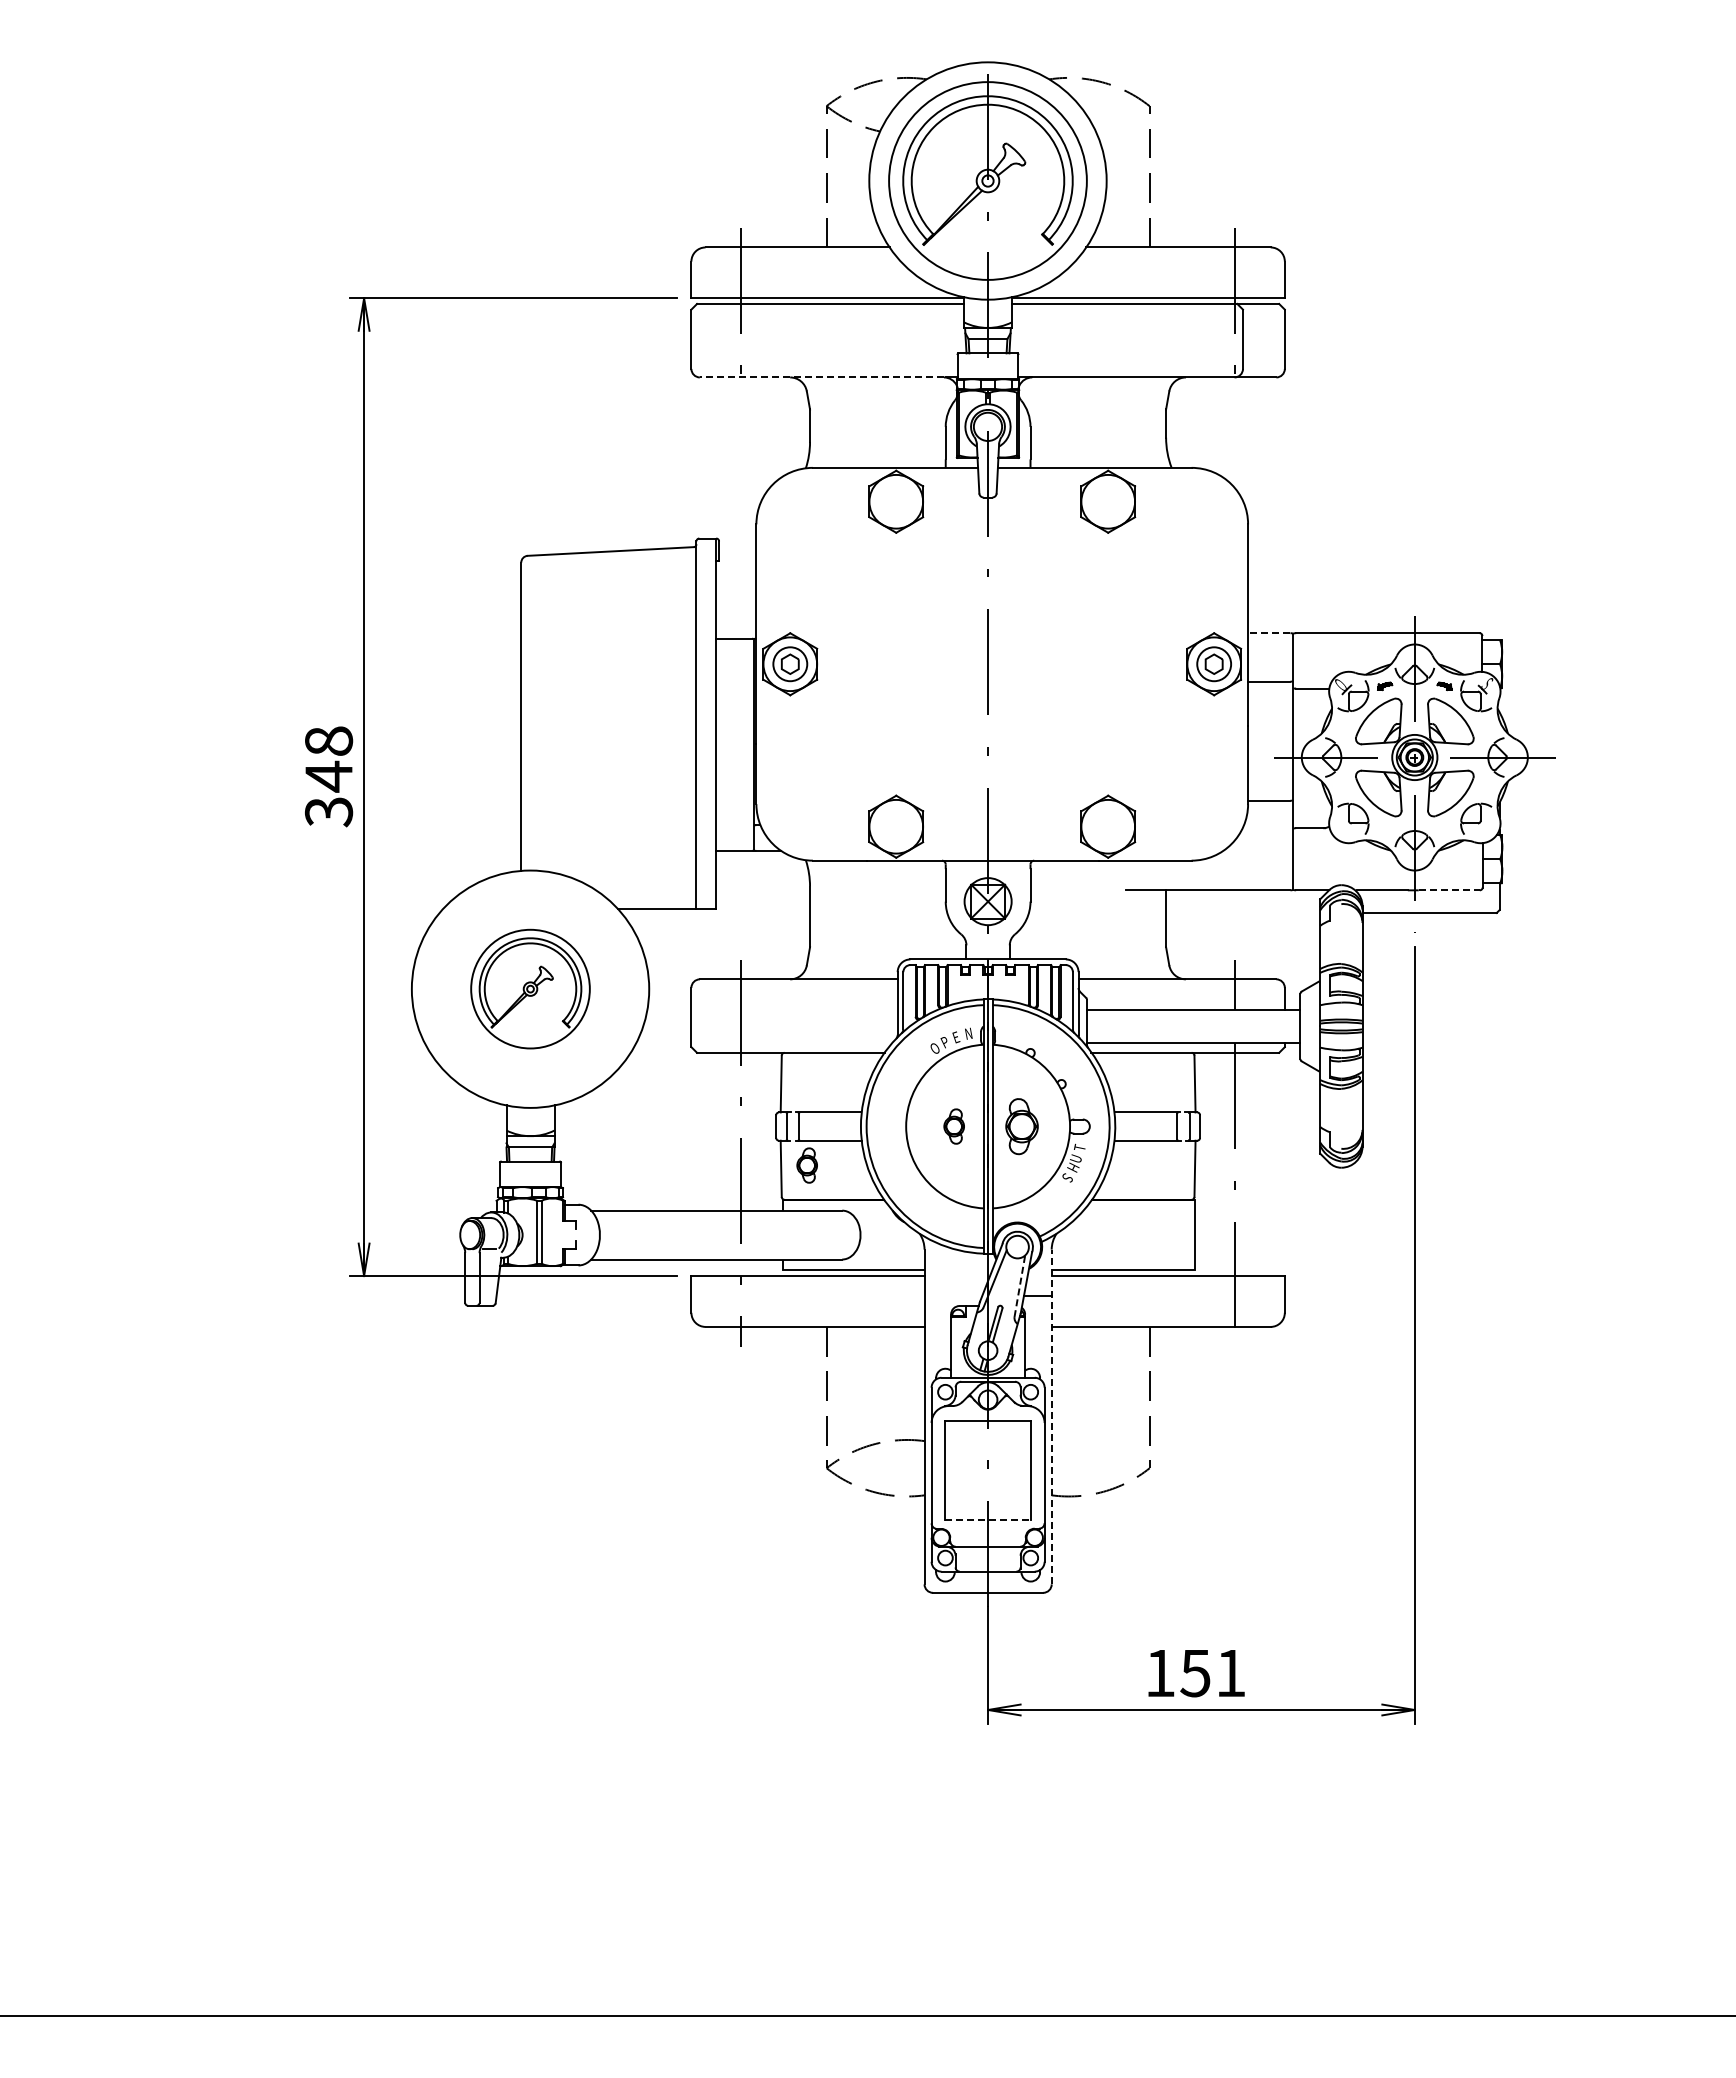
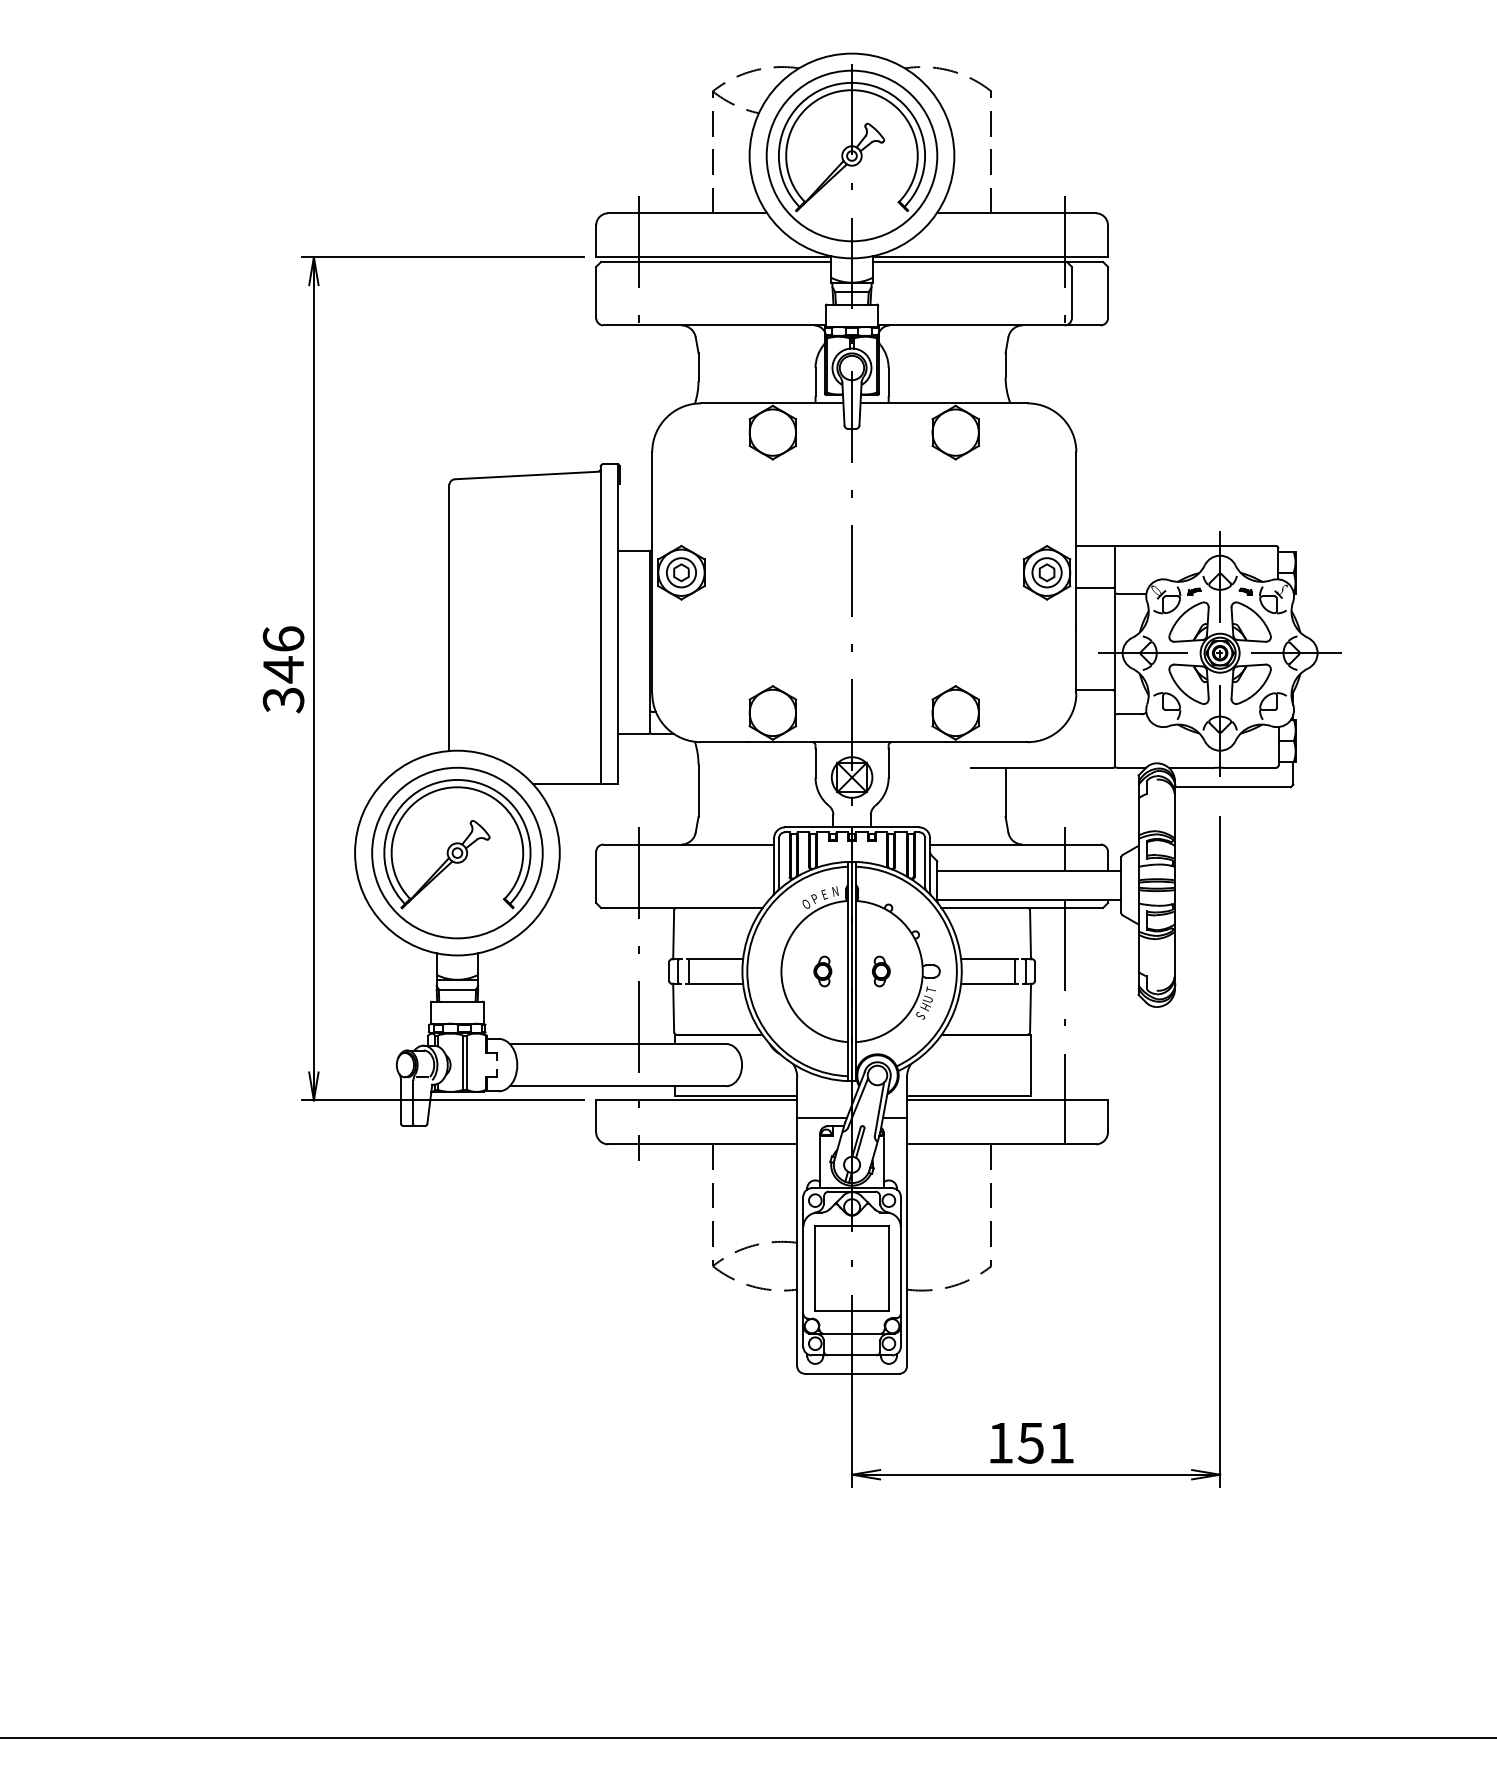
line: (821, 377) -> (708, 325), dashed -> solid
line: (1268, 633) -> (1093, 546), dashed -> solid
text: (329, 740) -> (284, 638), 348 -> 346
line: (1449, 890) -> (1250, 767), dashed -> solid
part: (530, 988) -> (457, 852), size x1.67
part: (1021, 1126) -> (880, 971), size x0.62
part: (806, 1165) -> (695, 1005), removed
line: (1019, 1285) -> (879, 1108), dashed -> solid
line: (953, 1296) -> (822, 1118), added
line: (1051, 1416) -> (906, 1221), dashed -> solid
line: (988, 1520) -> (852, 1311), dashed -> solid

